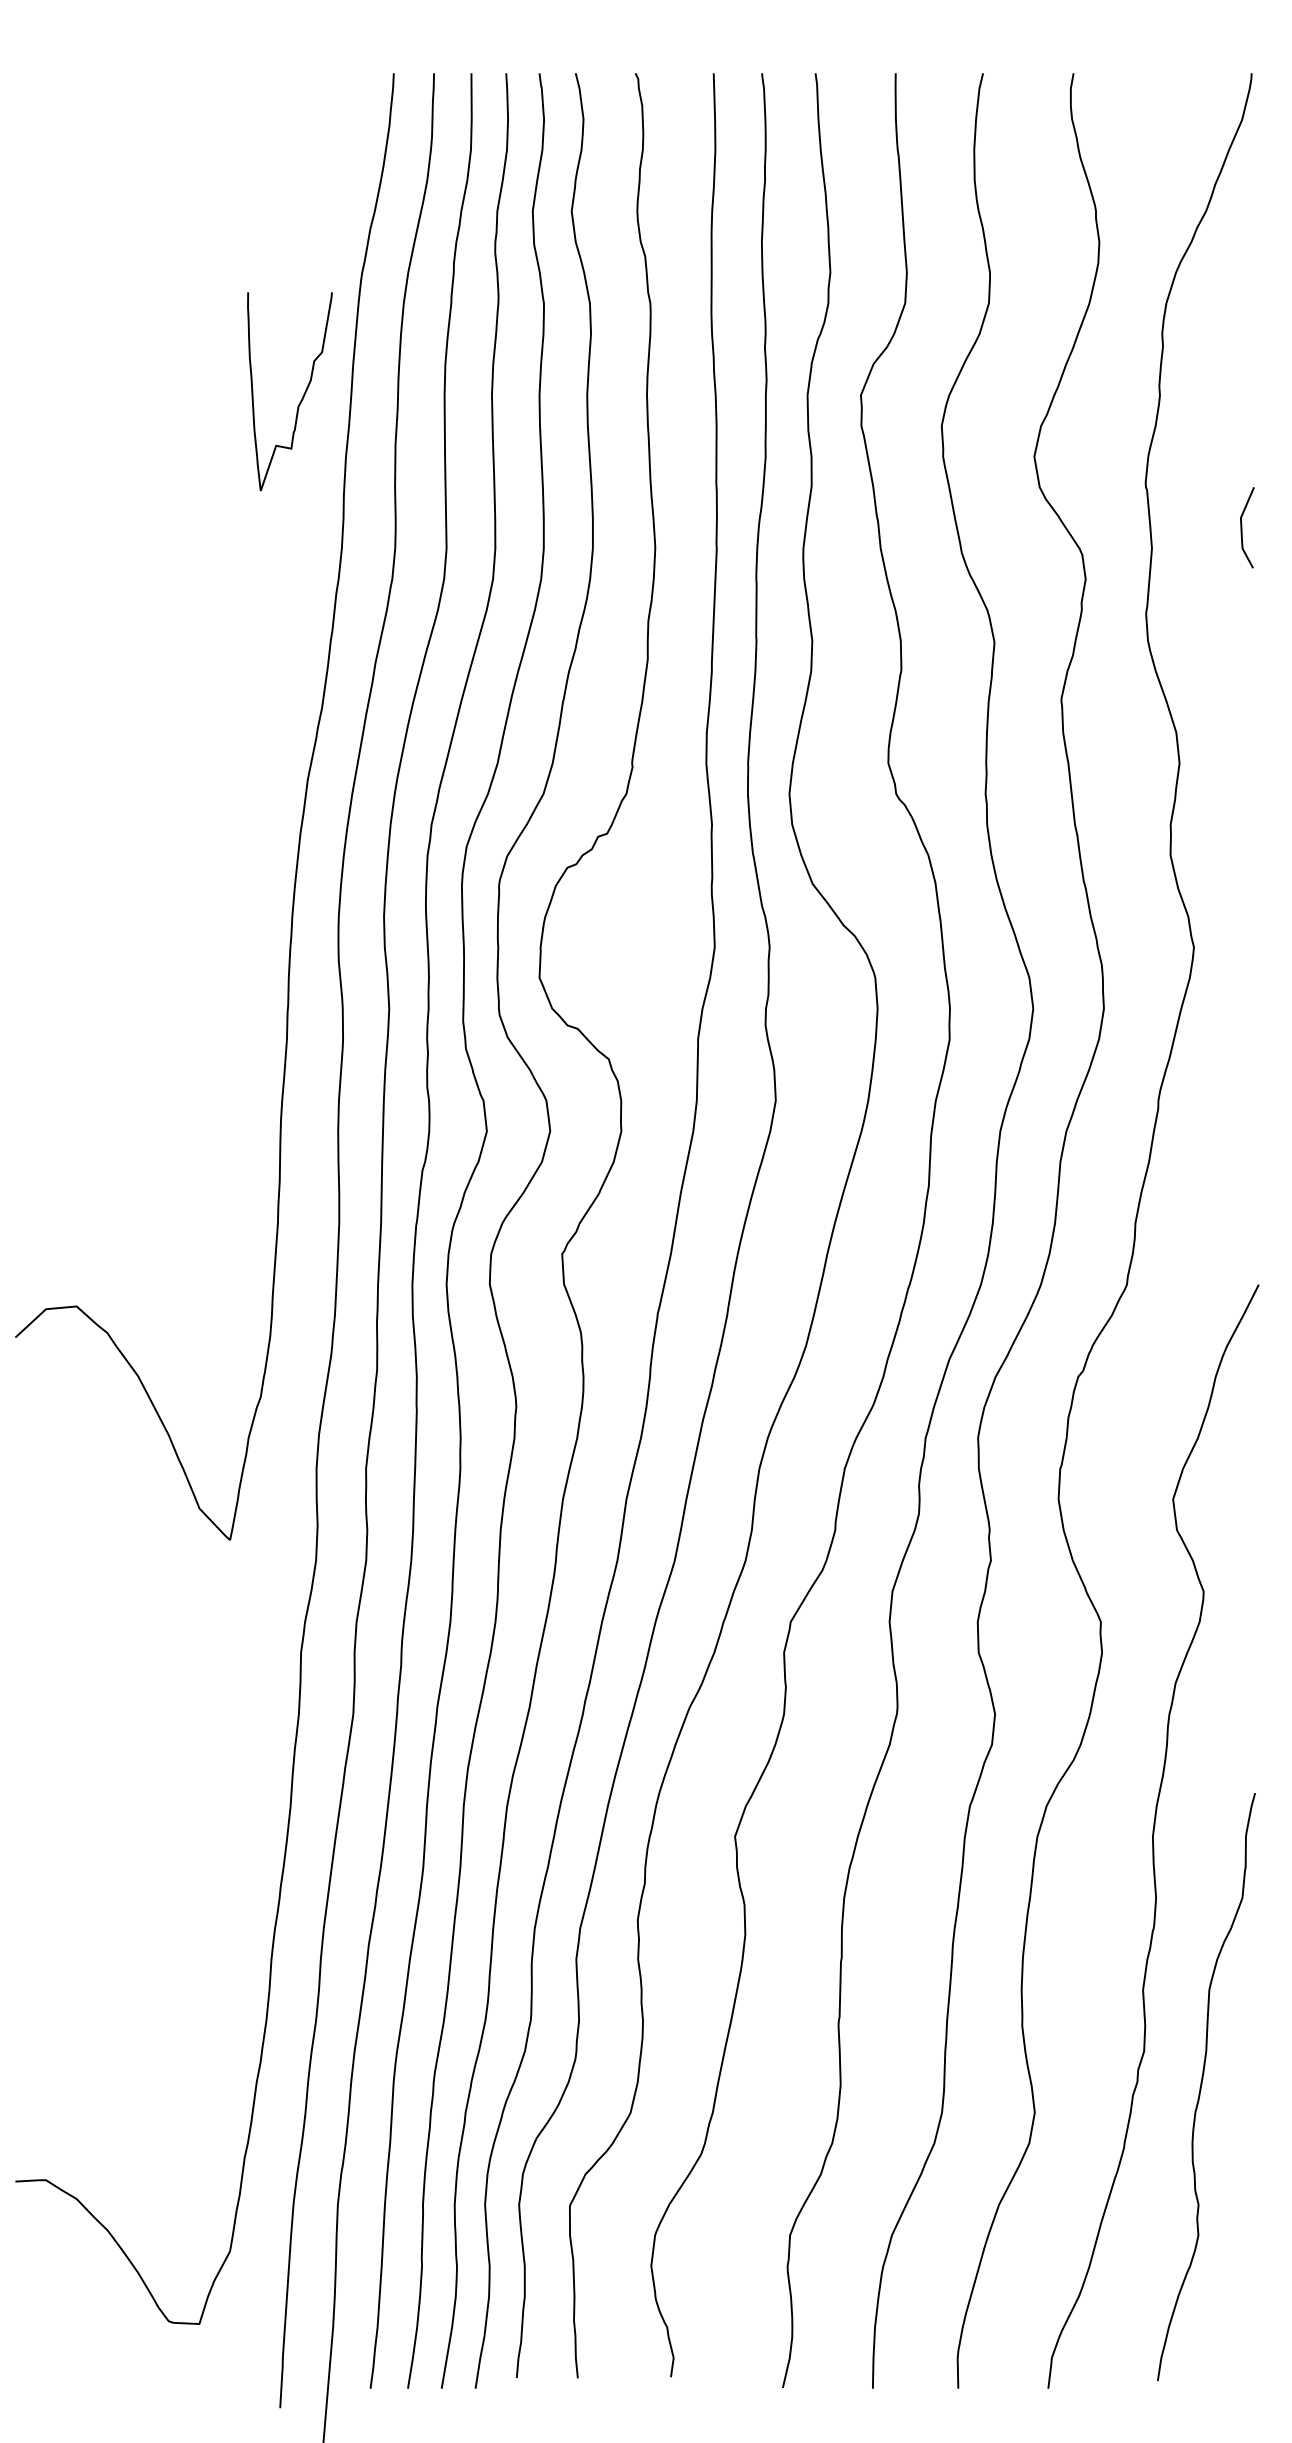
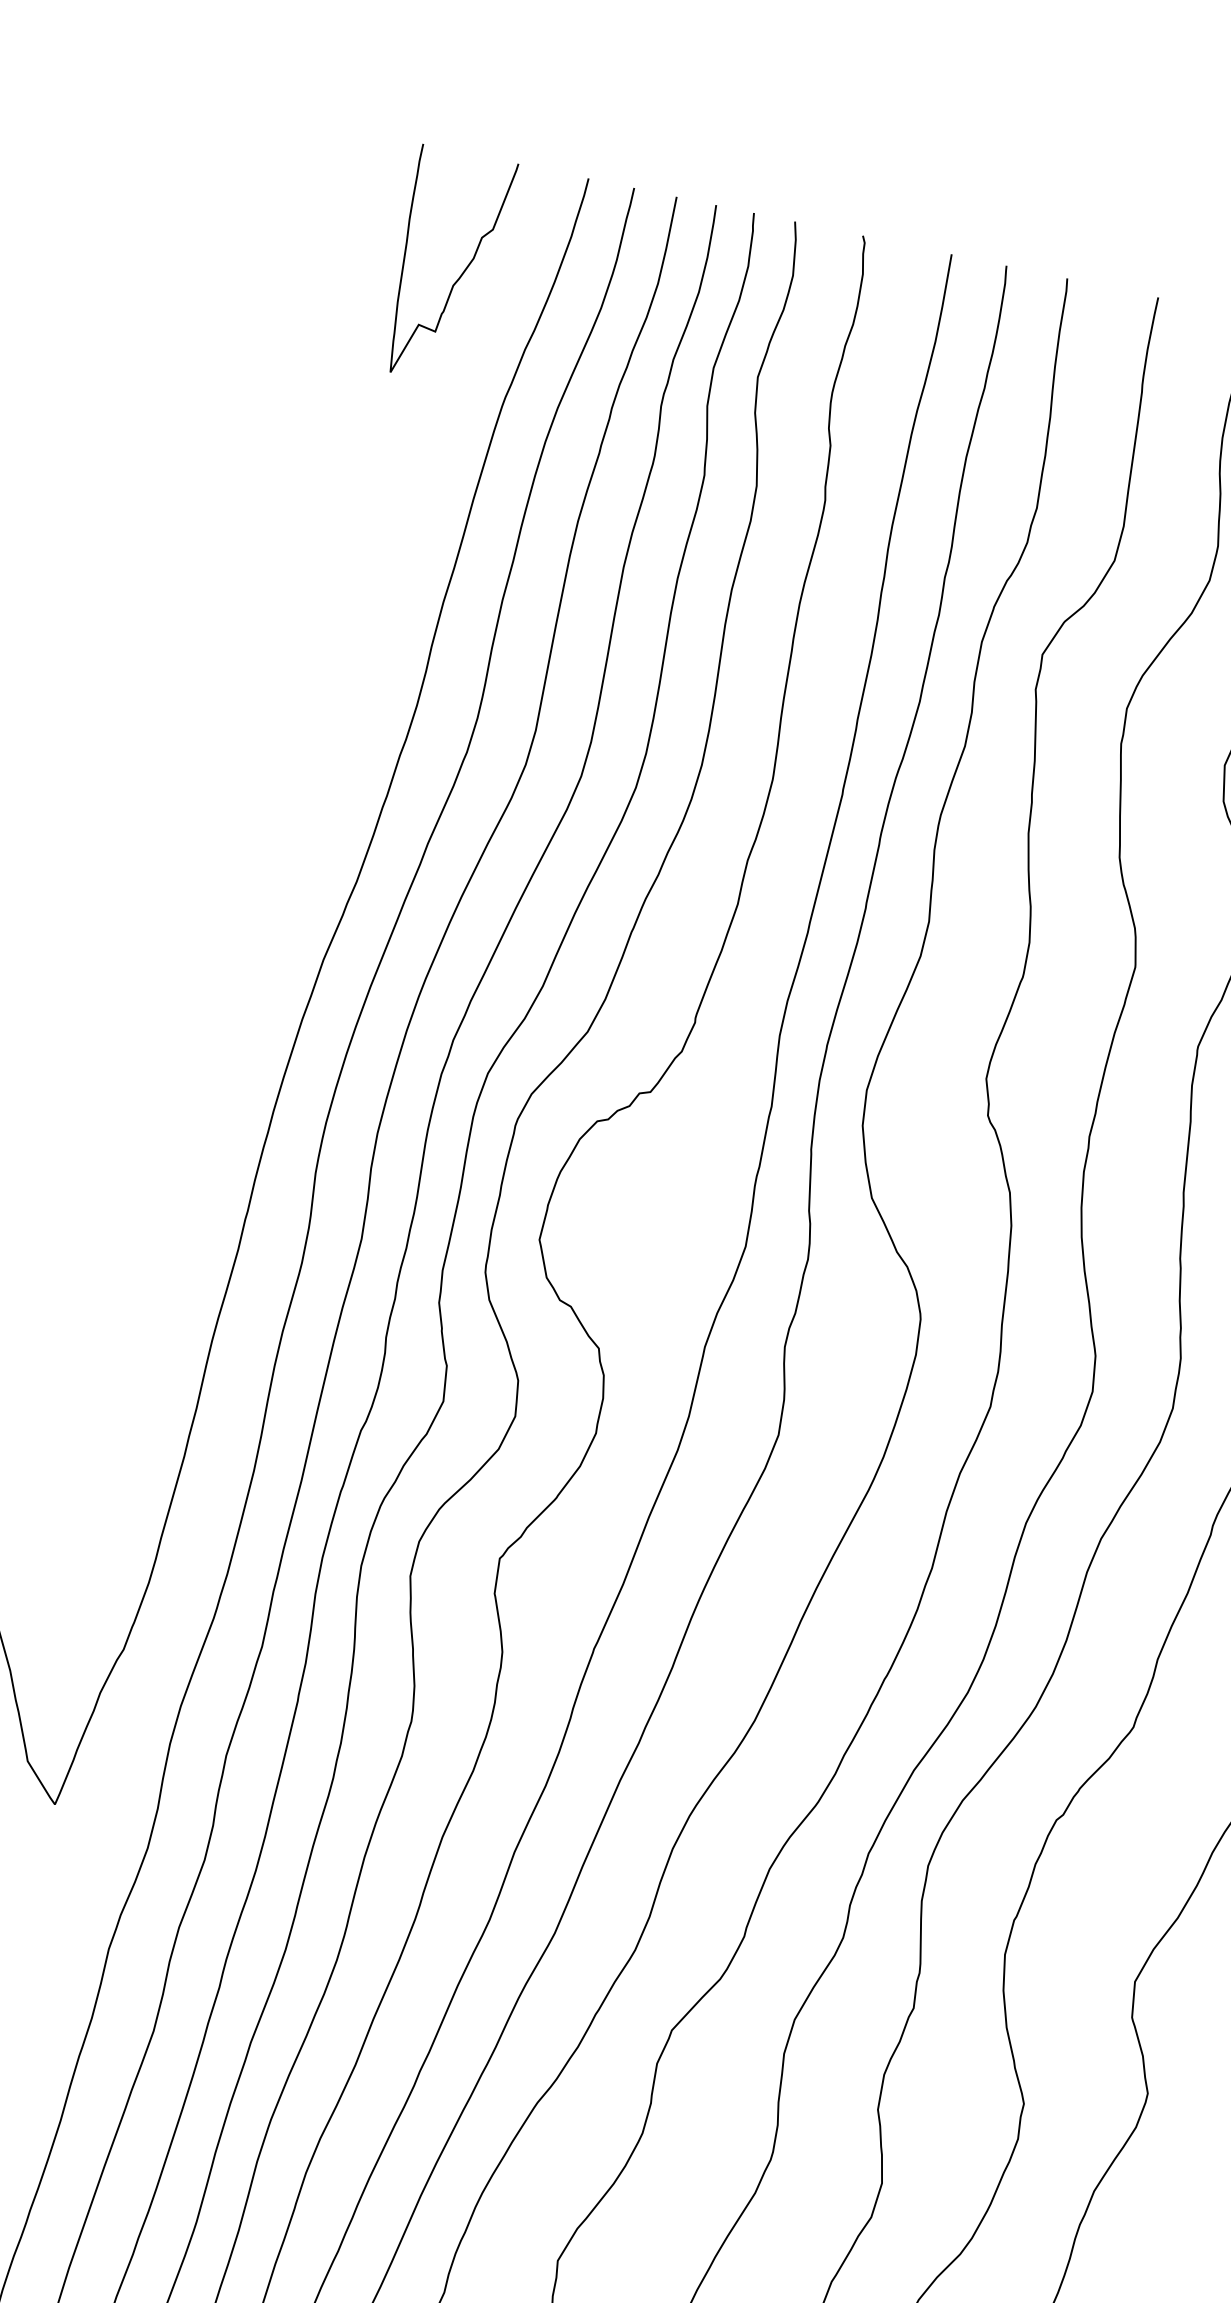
curve: (301, 398) -> (458, 277), moved

